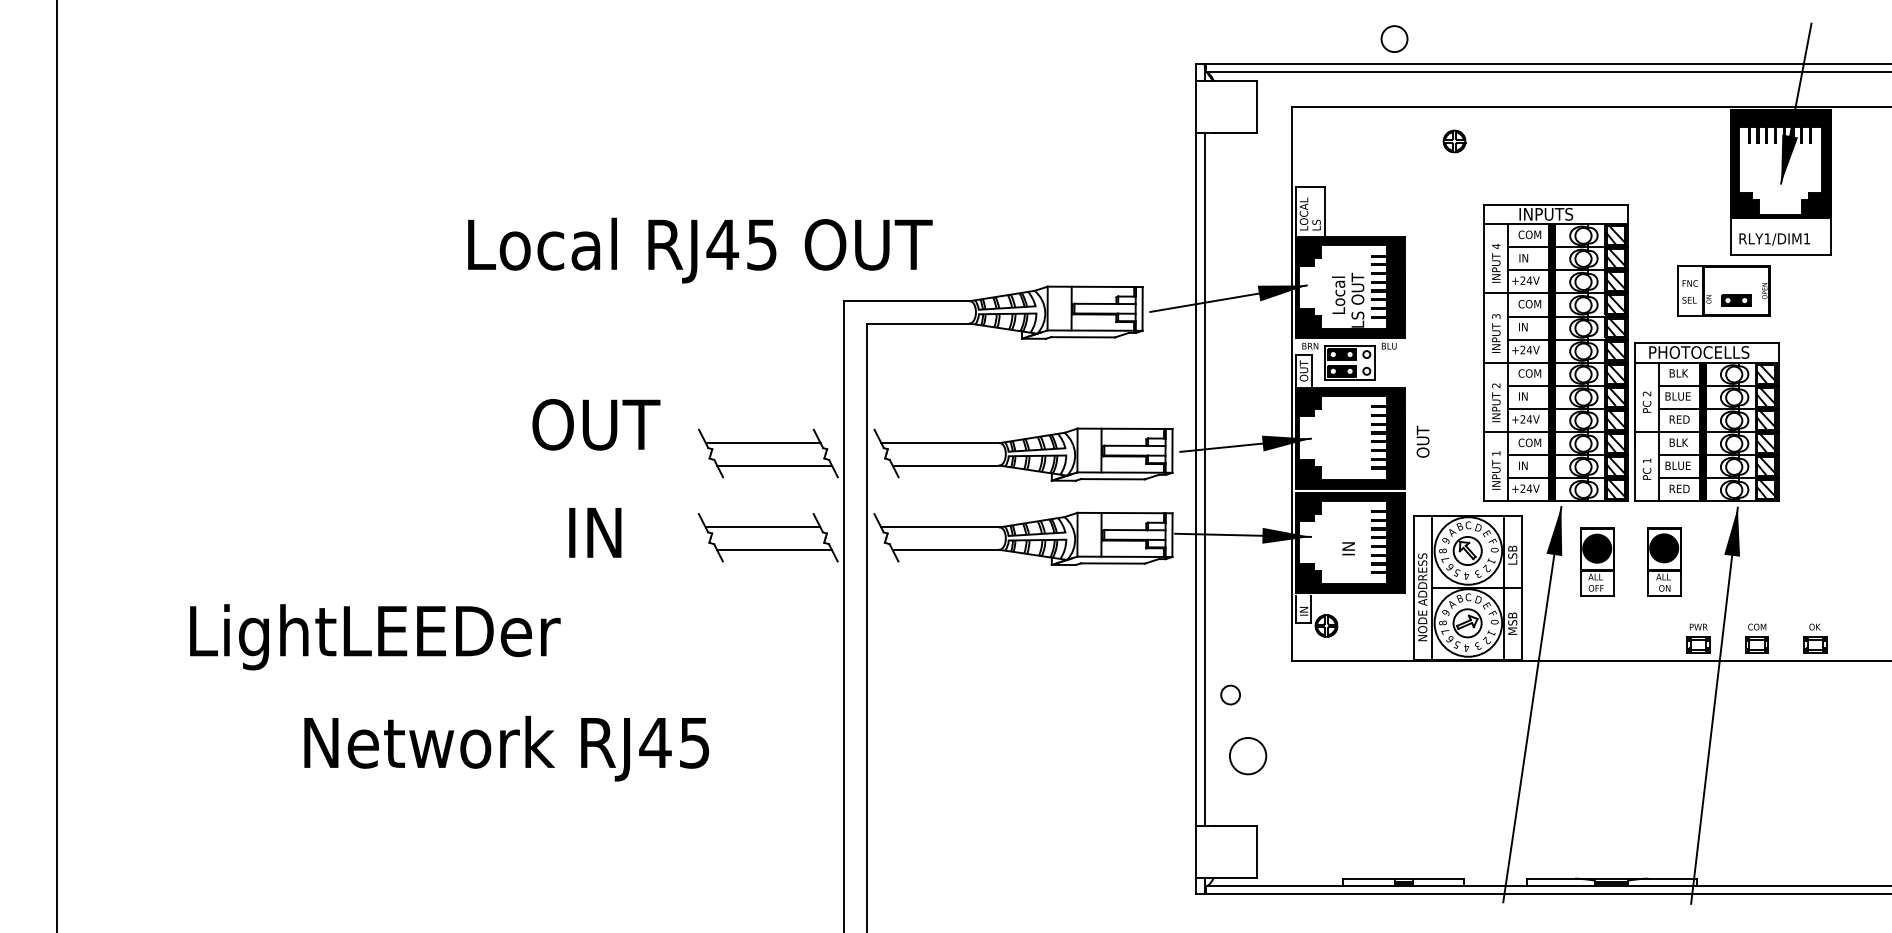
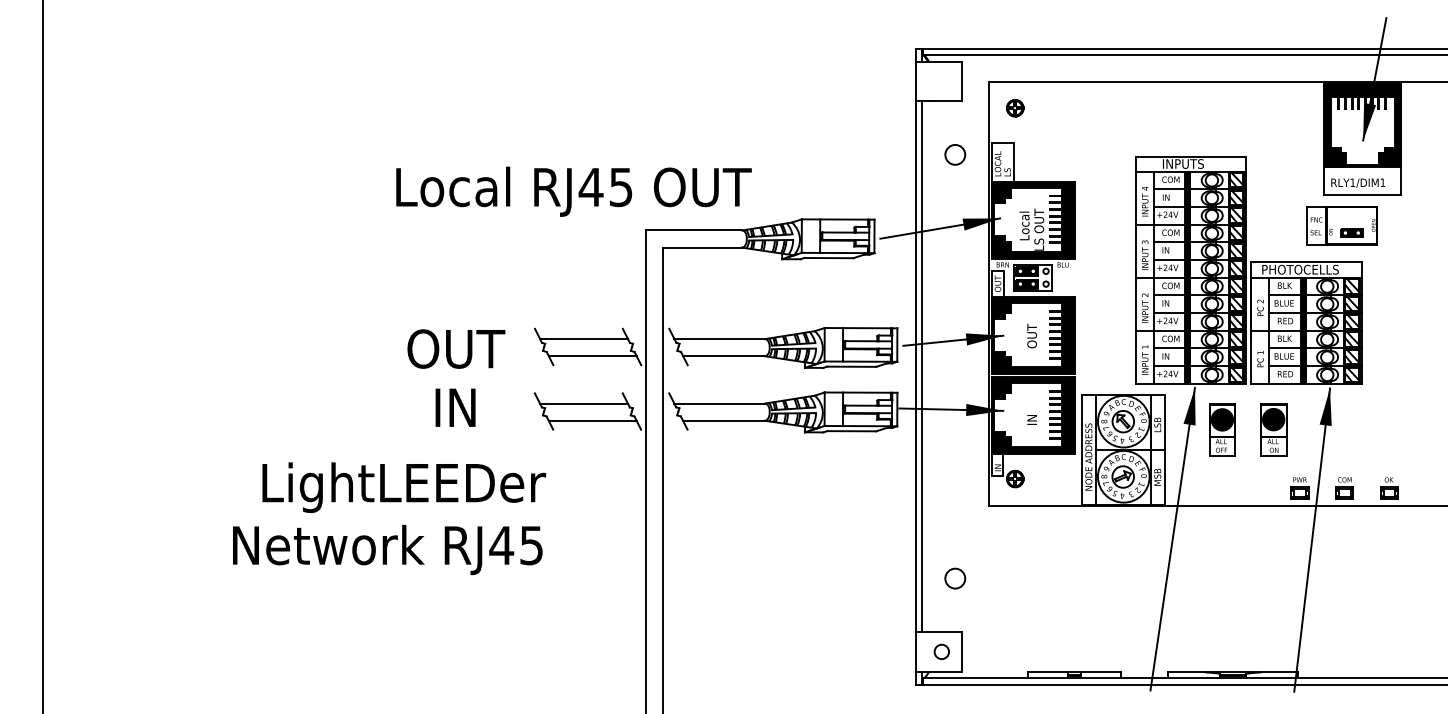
circle: (1394, 38) -> (955, 154), moved
part: (1454, 141) -> (1015, 108), moved
text: (699, 250) -> (573, 191), moved
part: (1722, 290) -> (1341, 225), moved
text: (596, 424) -> (456, 348), moved
text: (1423, 441) -> (1032, 335), moved
text: (374, 637) -> (403, 487), moved
circle: (1230, 694) -> (941, 651), moved
text: (506, 748) -> (387, 549), moved
circle: (1248, 755) -> (955, 578), size x0.71

